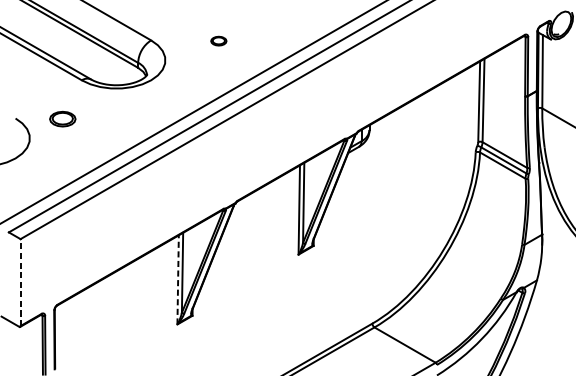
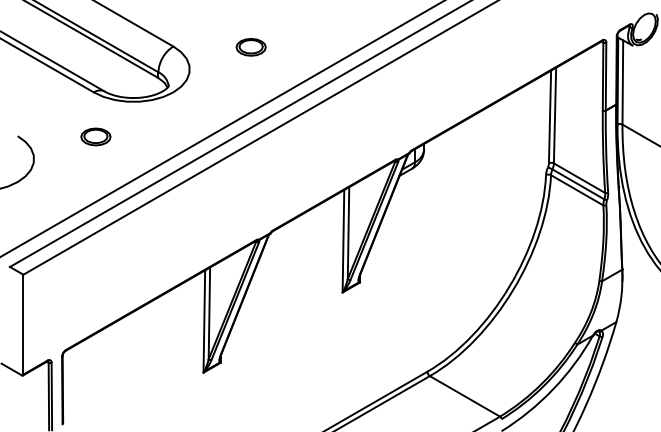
part: (218, 41) -> (250, 47), size x1.67
part: (62, 118) -> (95, 136), moved
line: (178, 279) -> (204, 321), dashed -> solid
line: (20, 282) -> (23, 324), dashed -> solid

